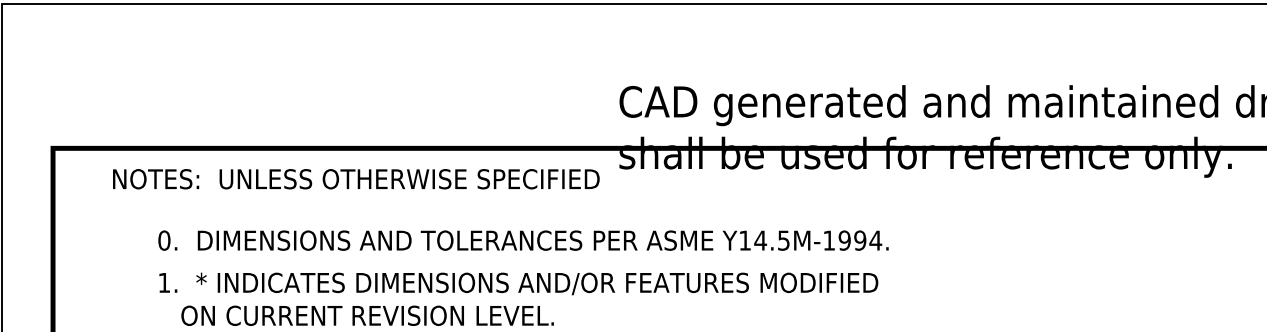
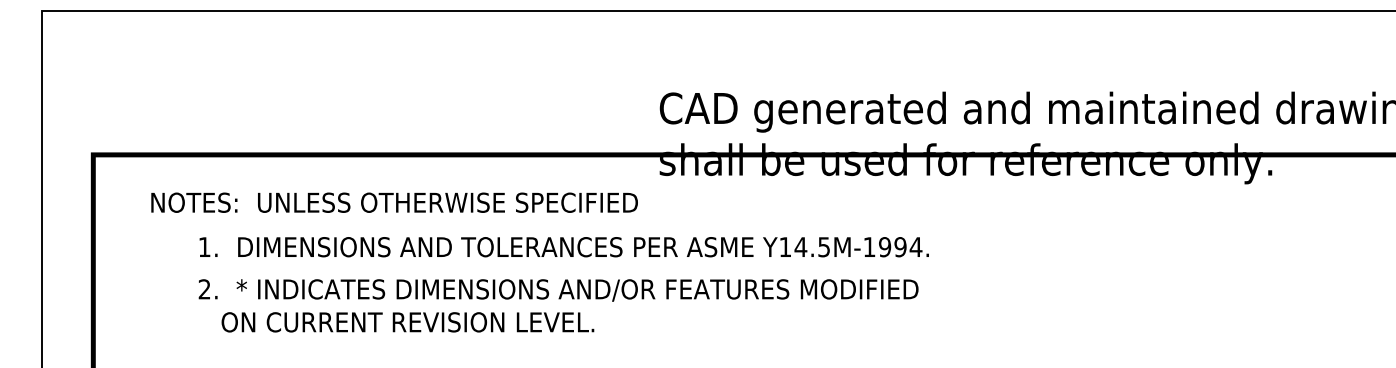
text: (356, 178) -> (394, 202), moved
text: (164, 240) -> (204, 247), 0. -> 1.
text: (164, 282) -> (204, 289), 1. -> 2.

